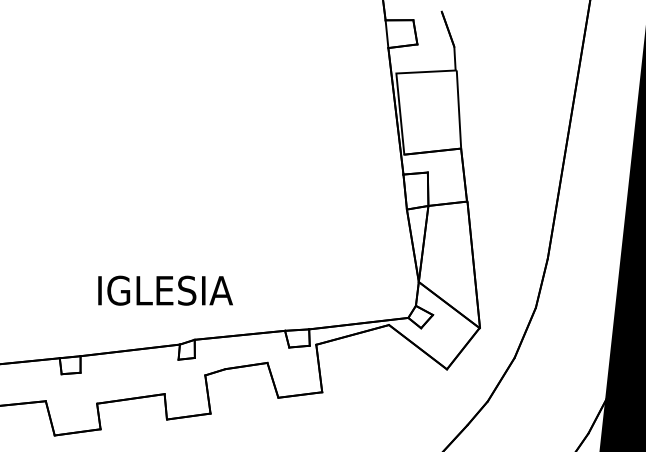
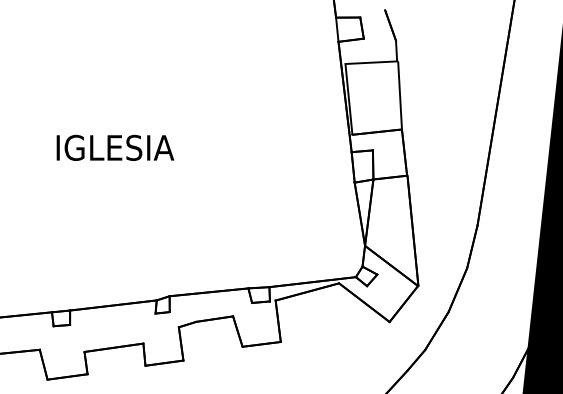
text: (165, 290) -> (115, 147), moved

